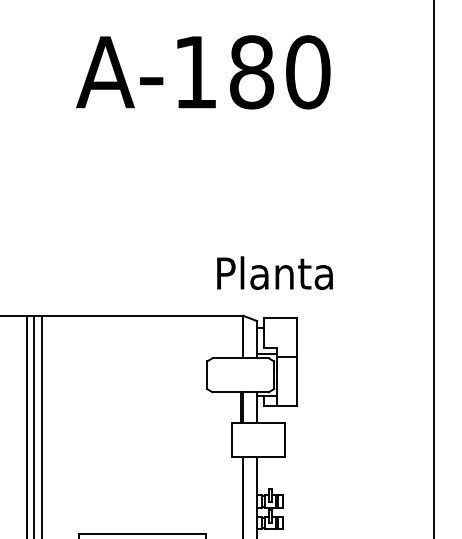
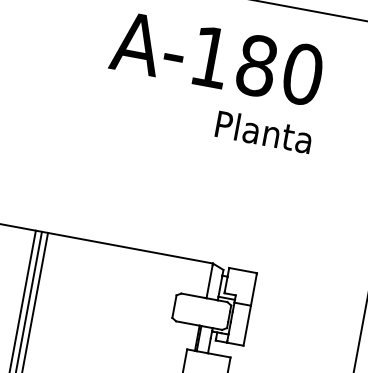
text: (274, 272) -> (263, 131), moved

